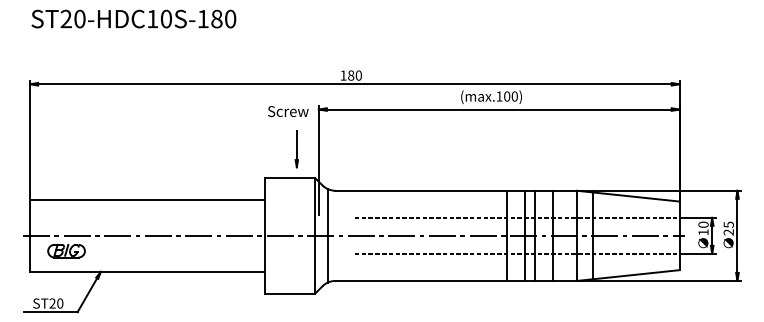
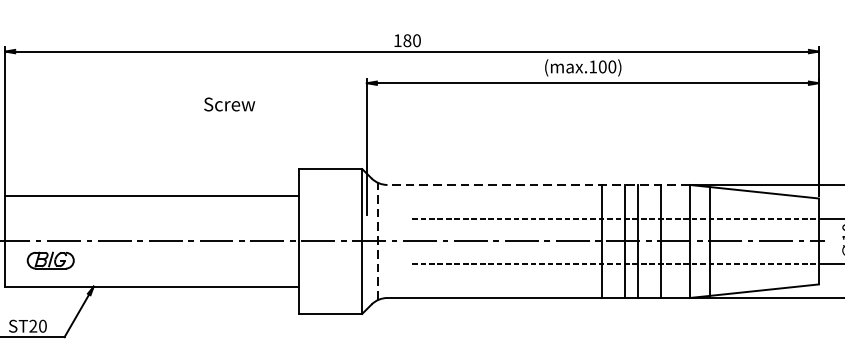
text: (288, 111) -> (229, 104), moved
part: (296, 149) -> (338, 133), removed
line: (456, 190) -> (539, 184), solid -> dashed
line: (327, 235) -> (377, 241), solid -> dashed

